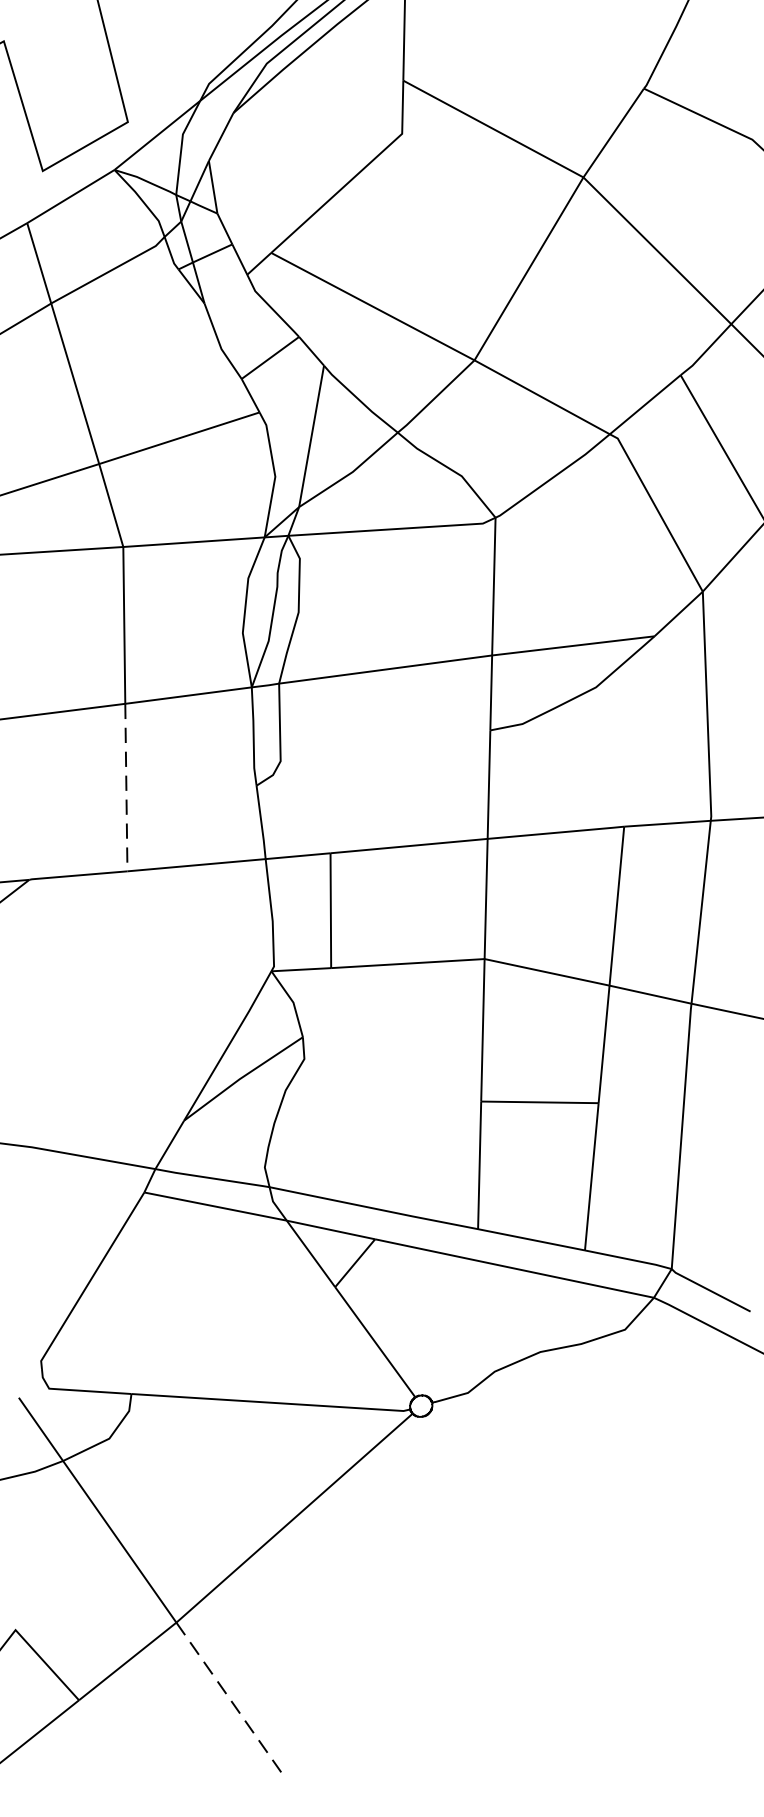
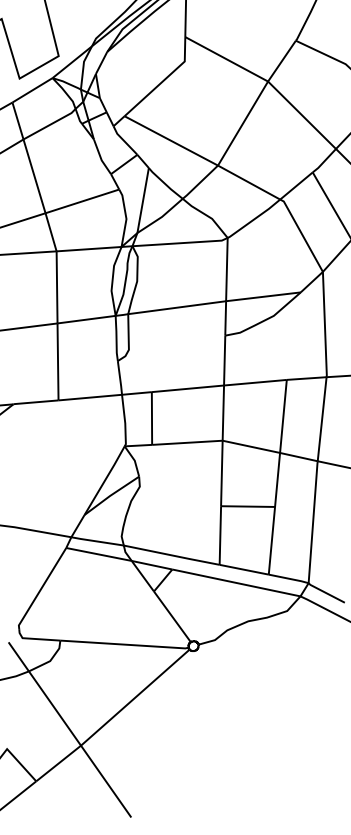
line: (127, 788) -> (58, 362), dashed -> solid
line: (231, 1700) -> (106, 781), dashed -> solid

